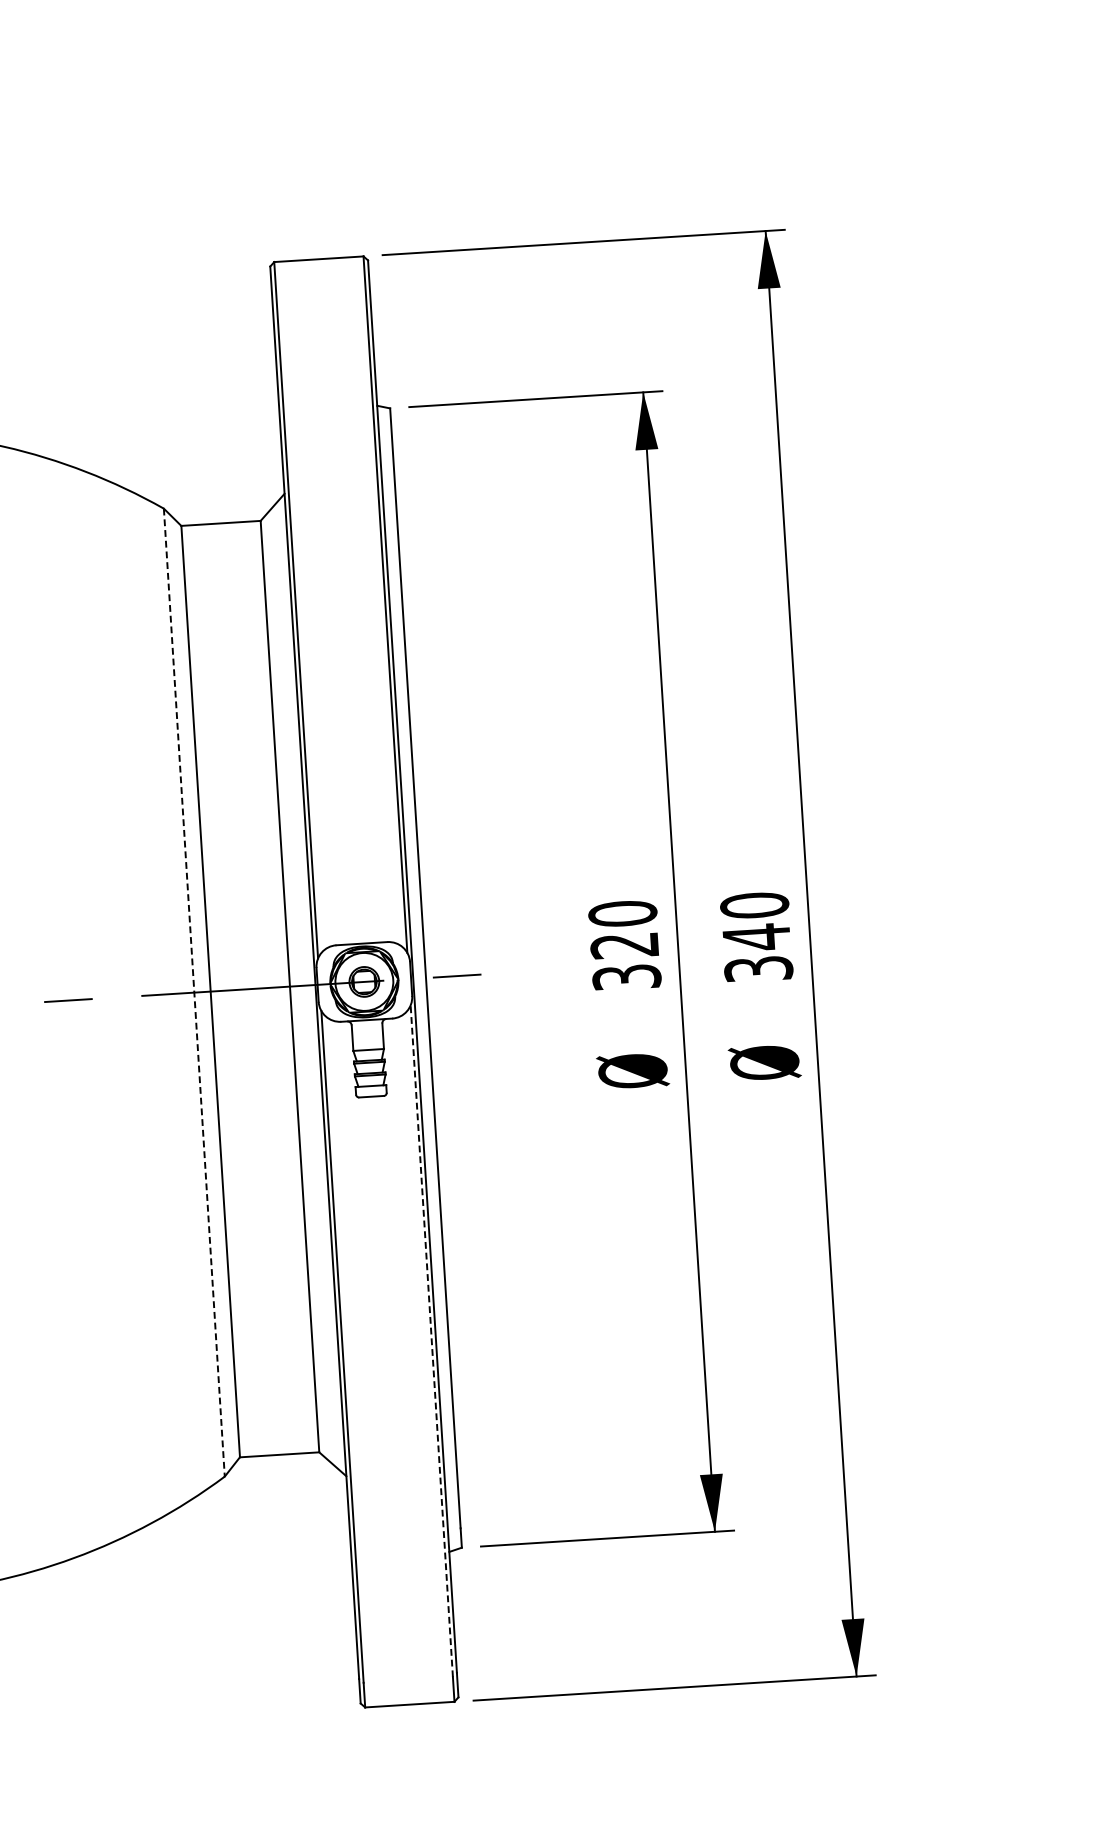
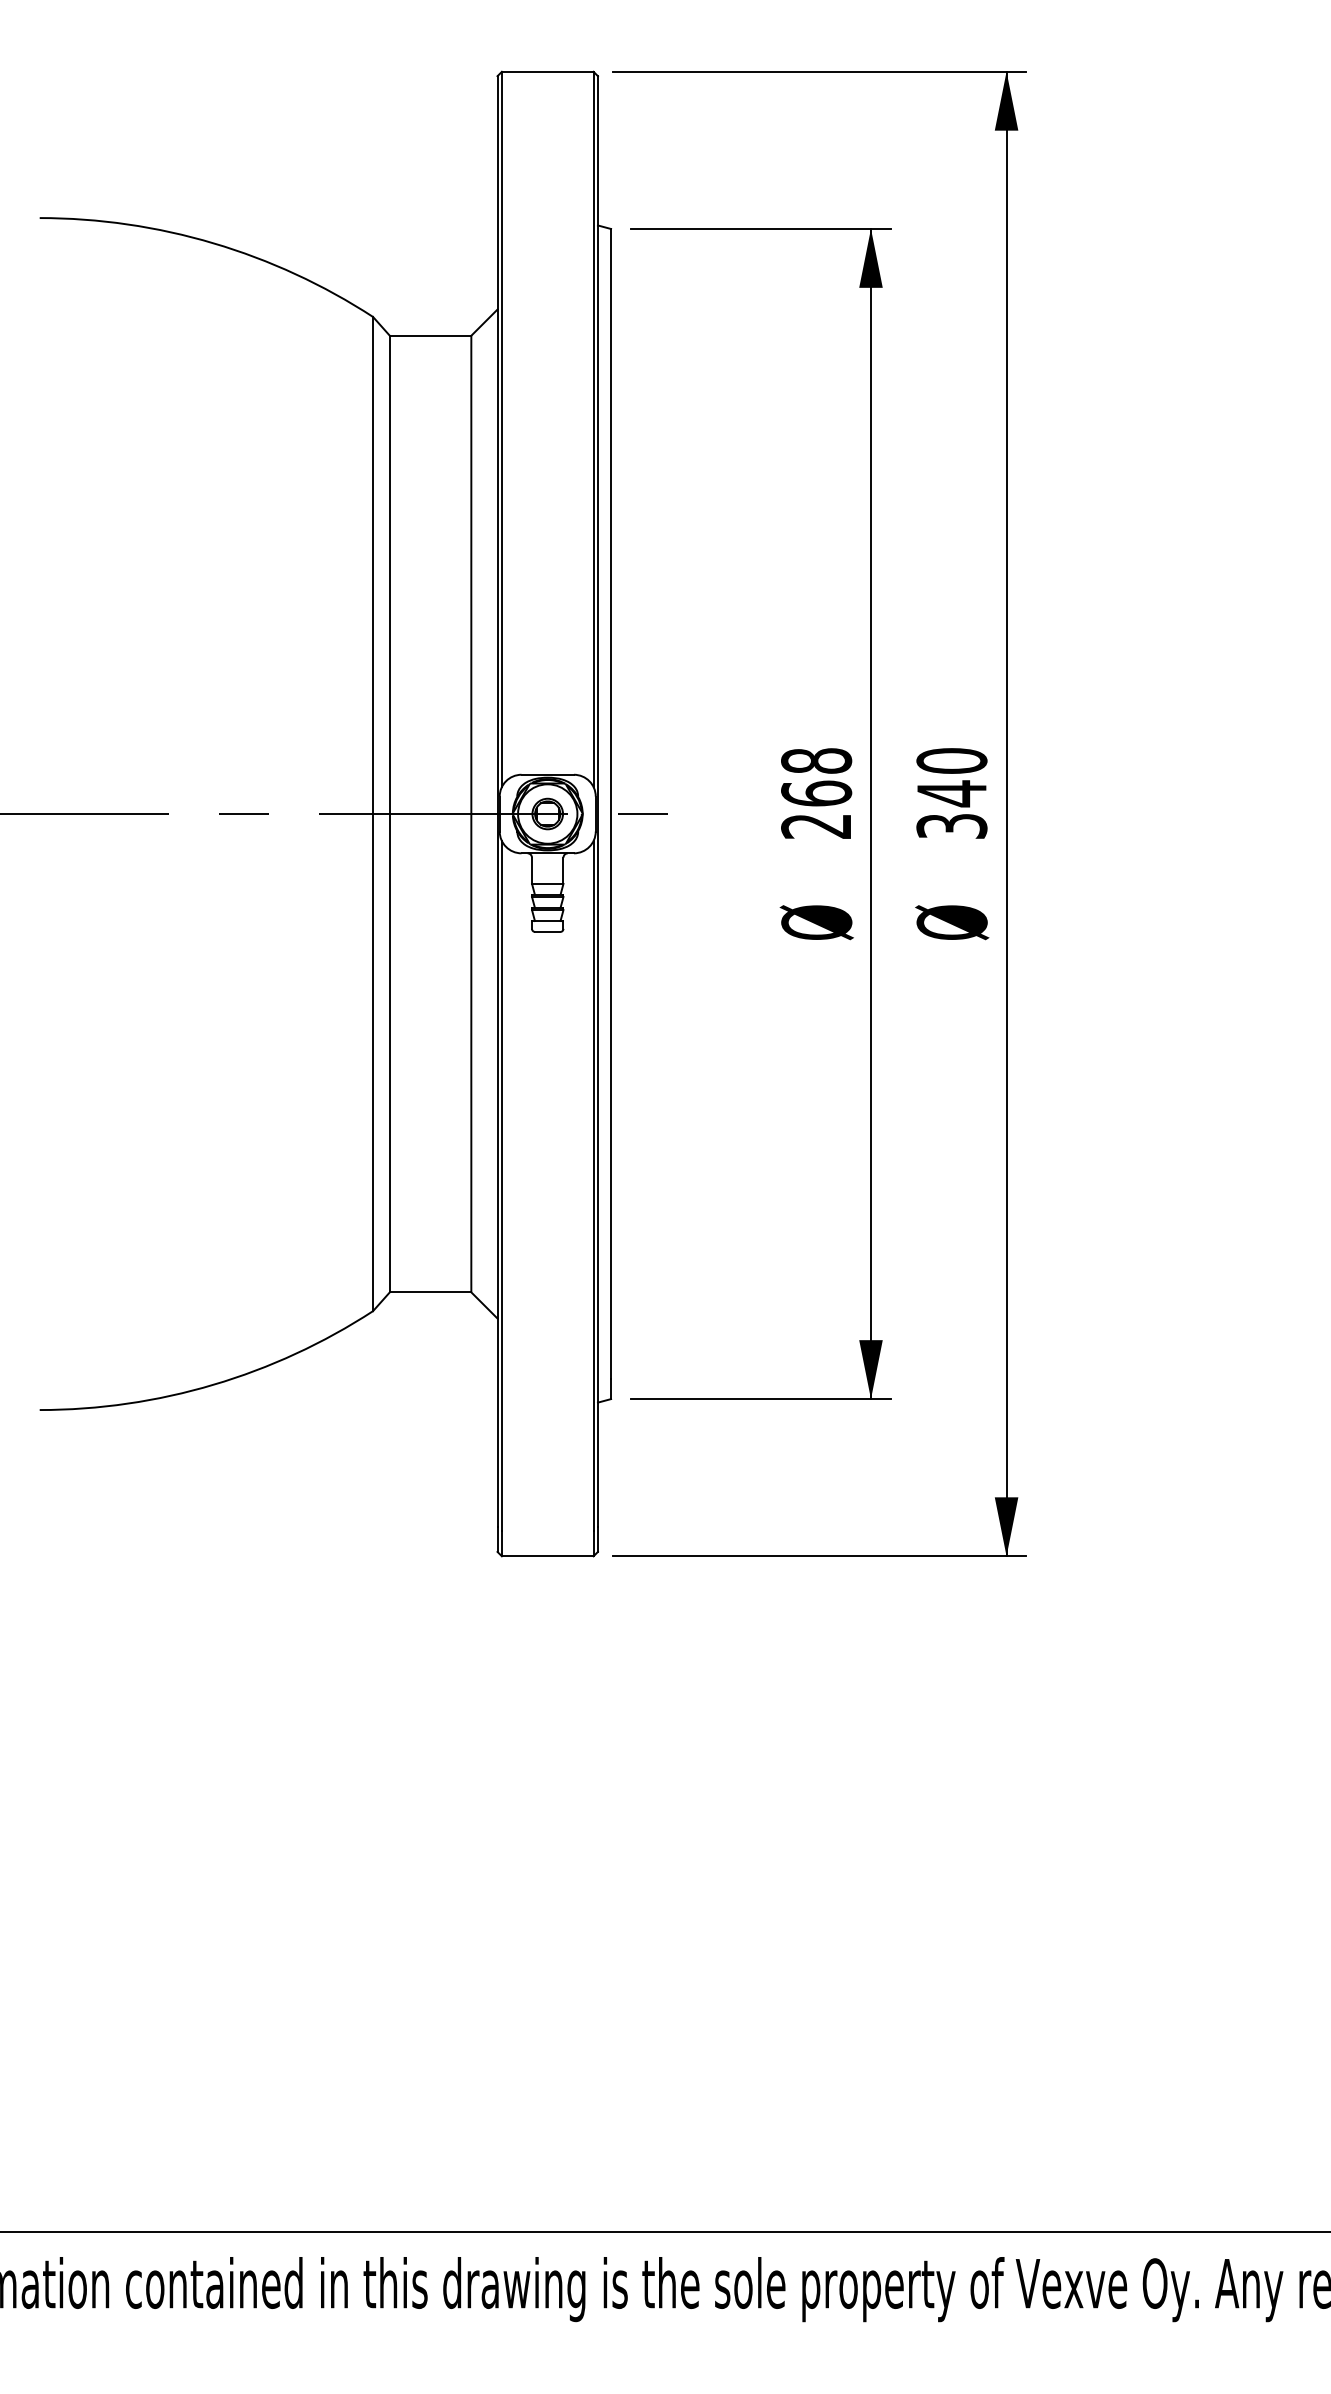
text: (624, 945) -> (816, 793), 320 -> 268
line: (194, 993) -> (373, 814), dashed -> solid
line: (431, 1341) -> (593, 1186), dashed -> solid

